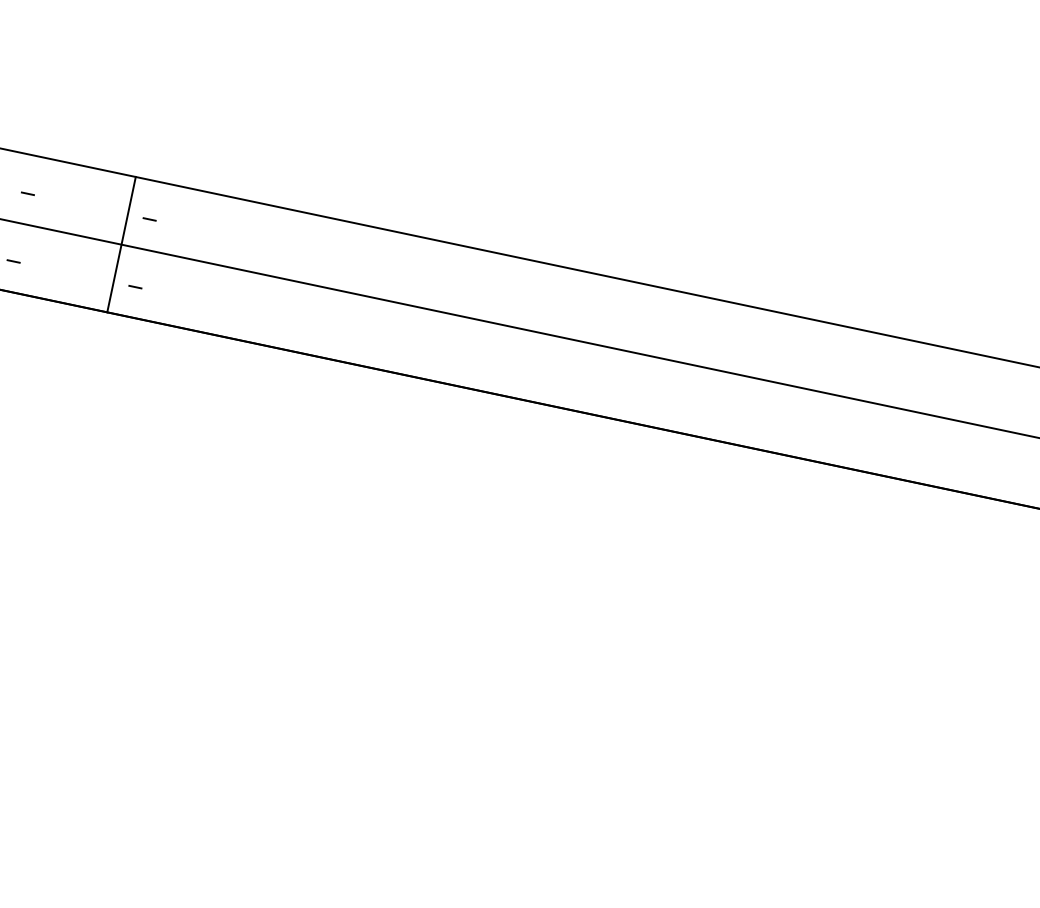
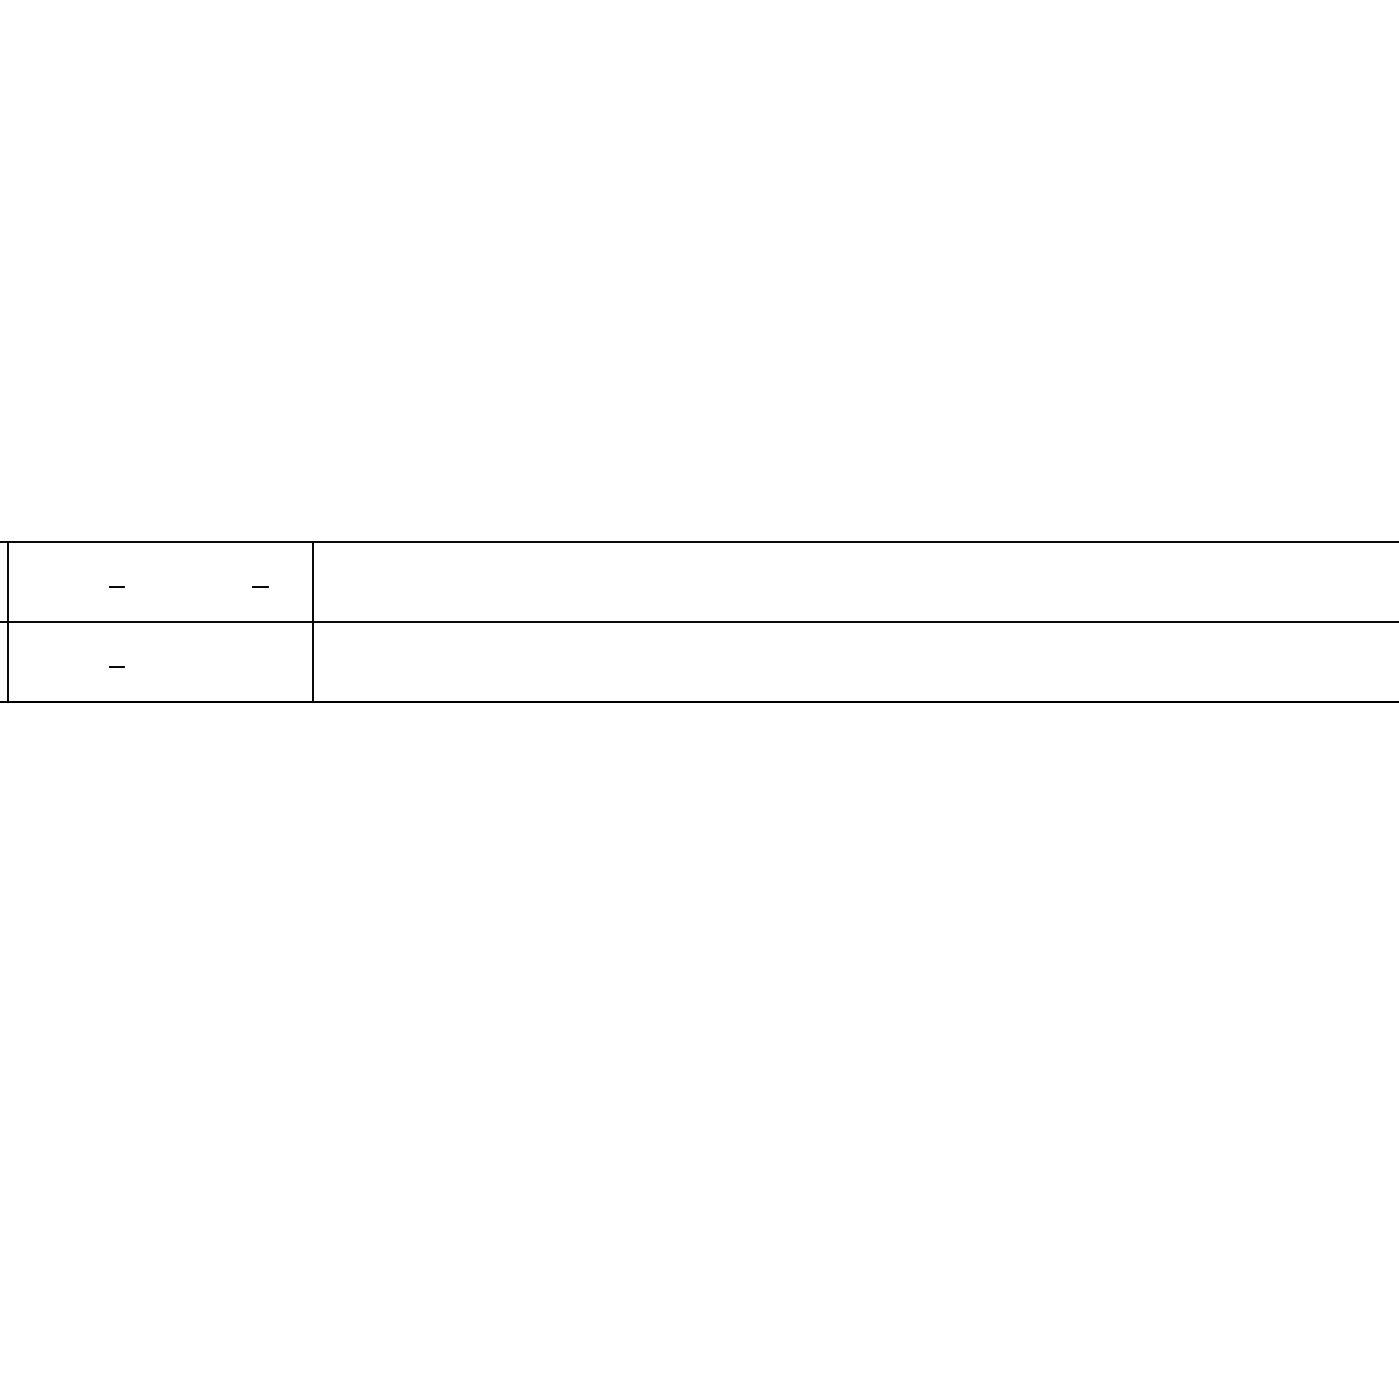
line: (121, 244) -> (312, 621), moved
line: (135, 287) -> (260, 666), removed

